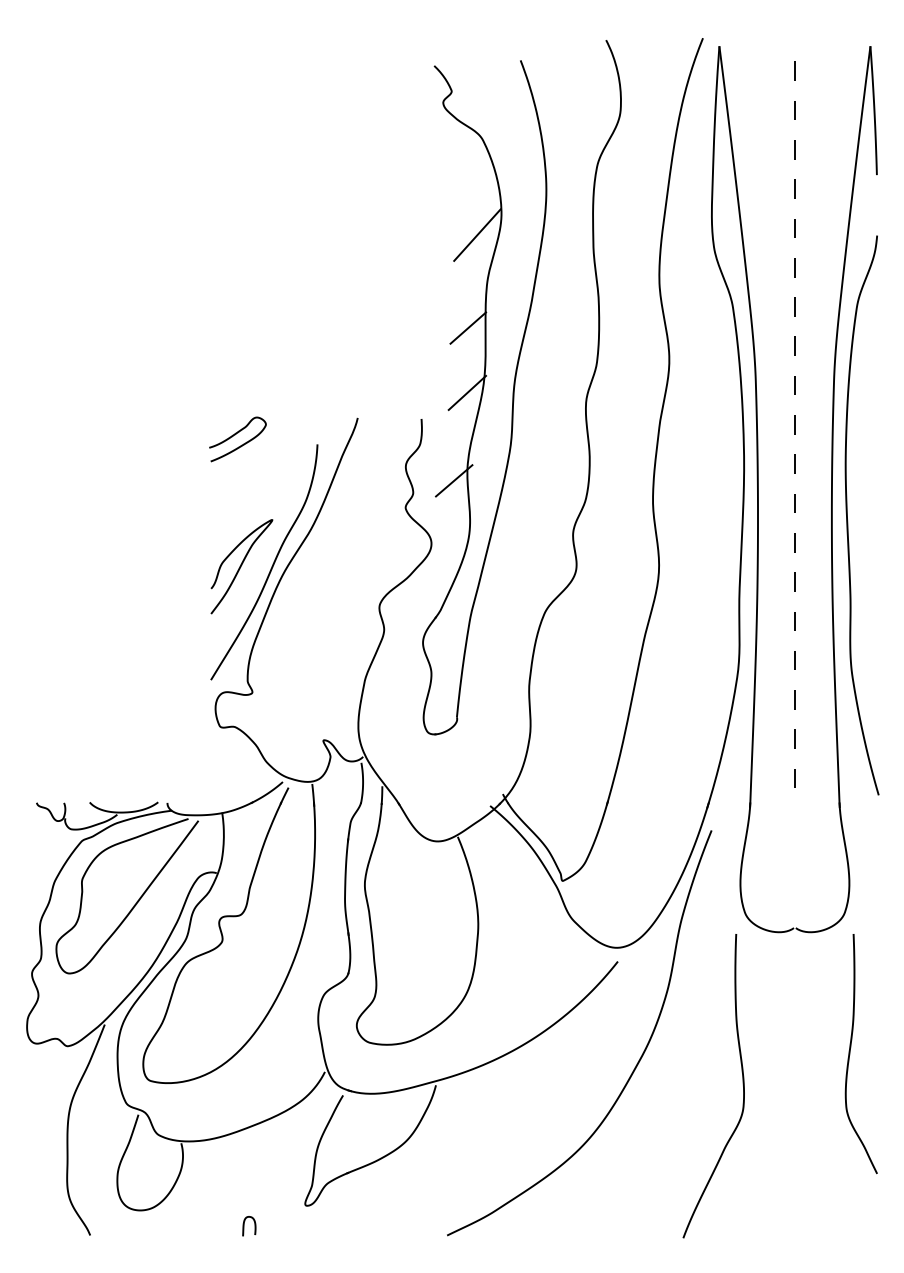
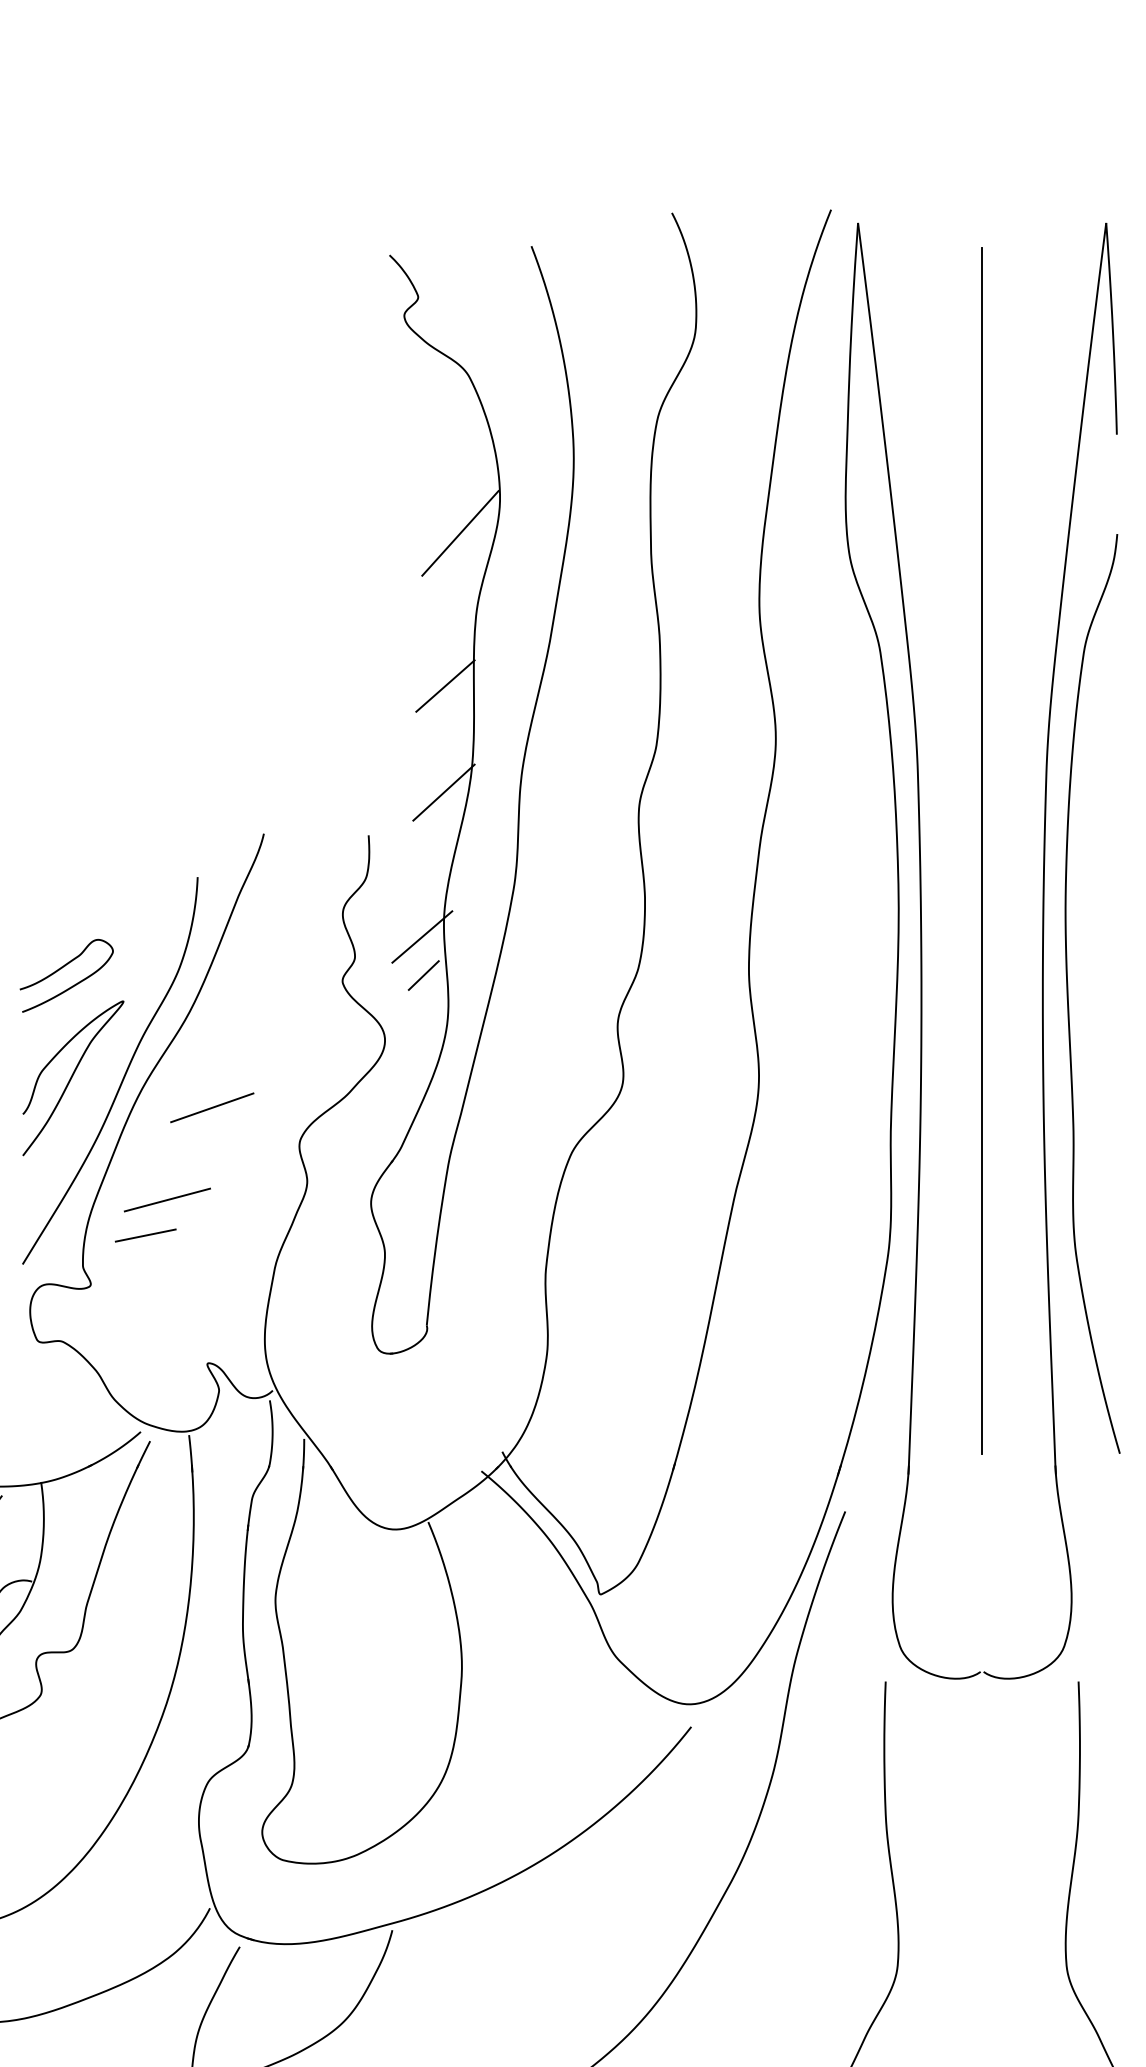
line: (794, 429) -> (981, 852), dashed -> solid
curve: (235, 435) -> (62, 969), moved
line: (455, 504) -> (424, 975), added
line: (326, 584) -> (212, 1107), added
line: (299, 640) -> (168, 1199), added
line: (285, 662) -> (145, 1235), added

